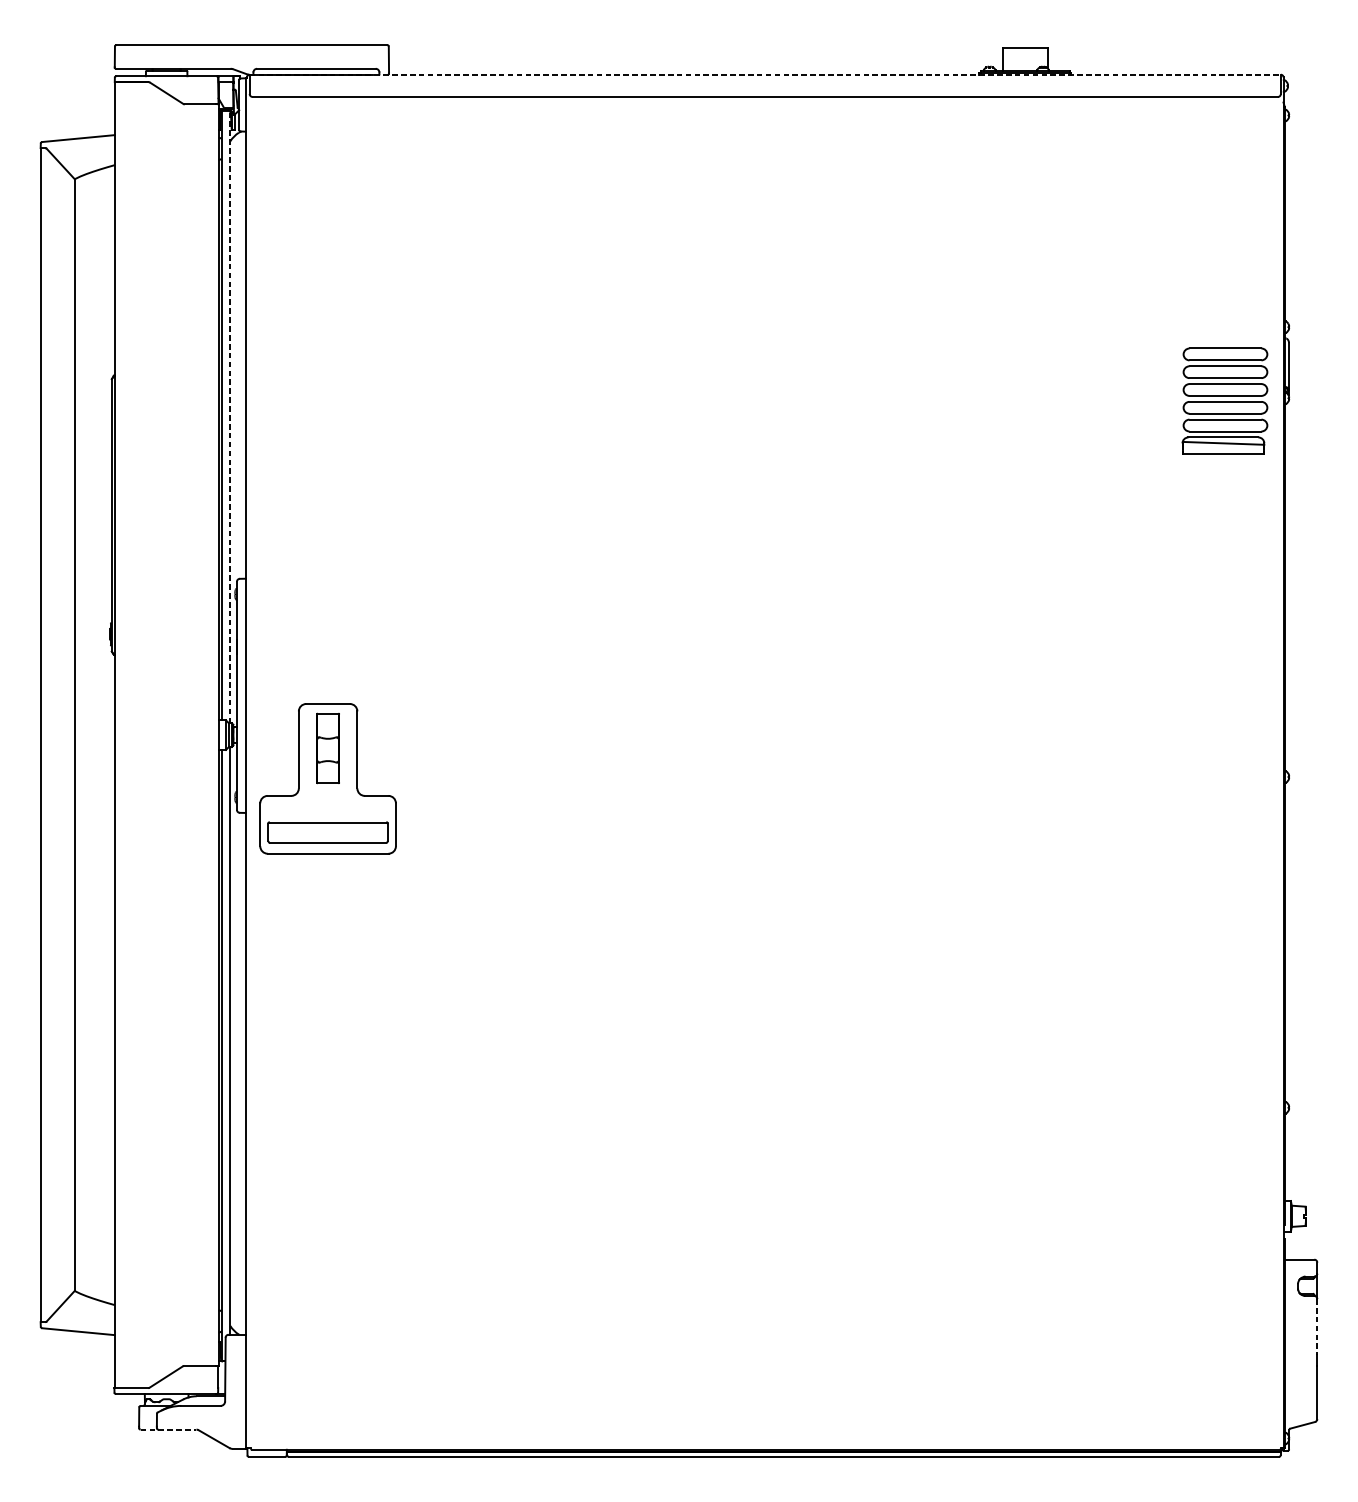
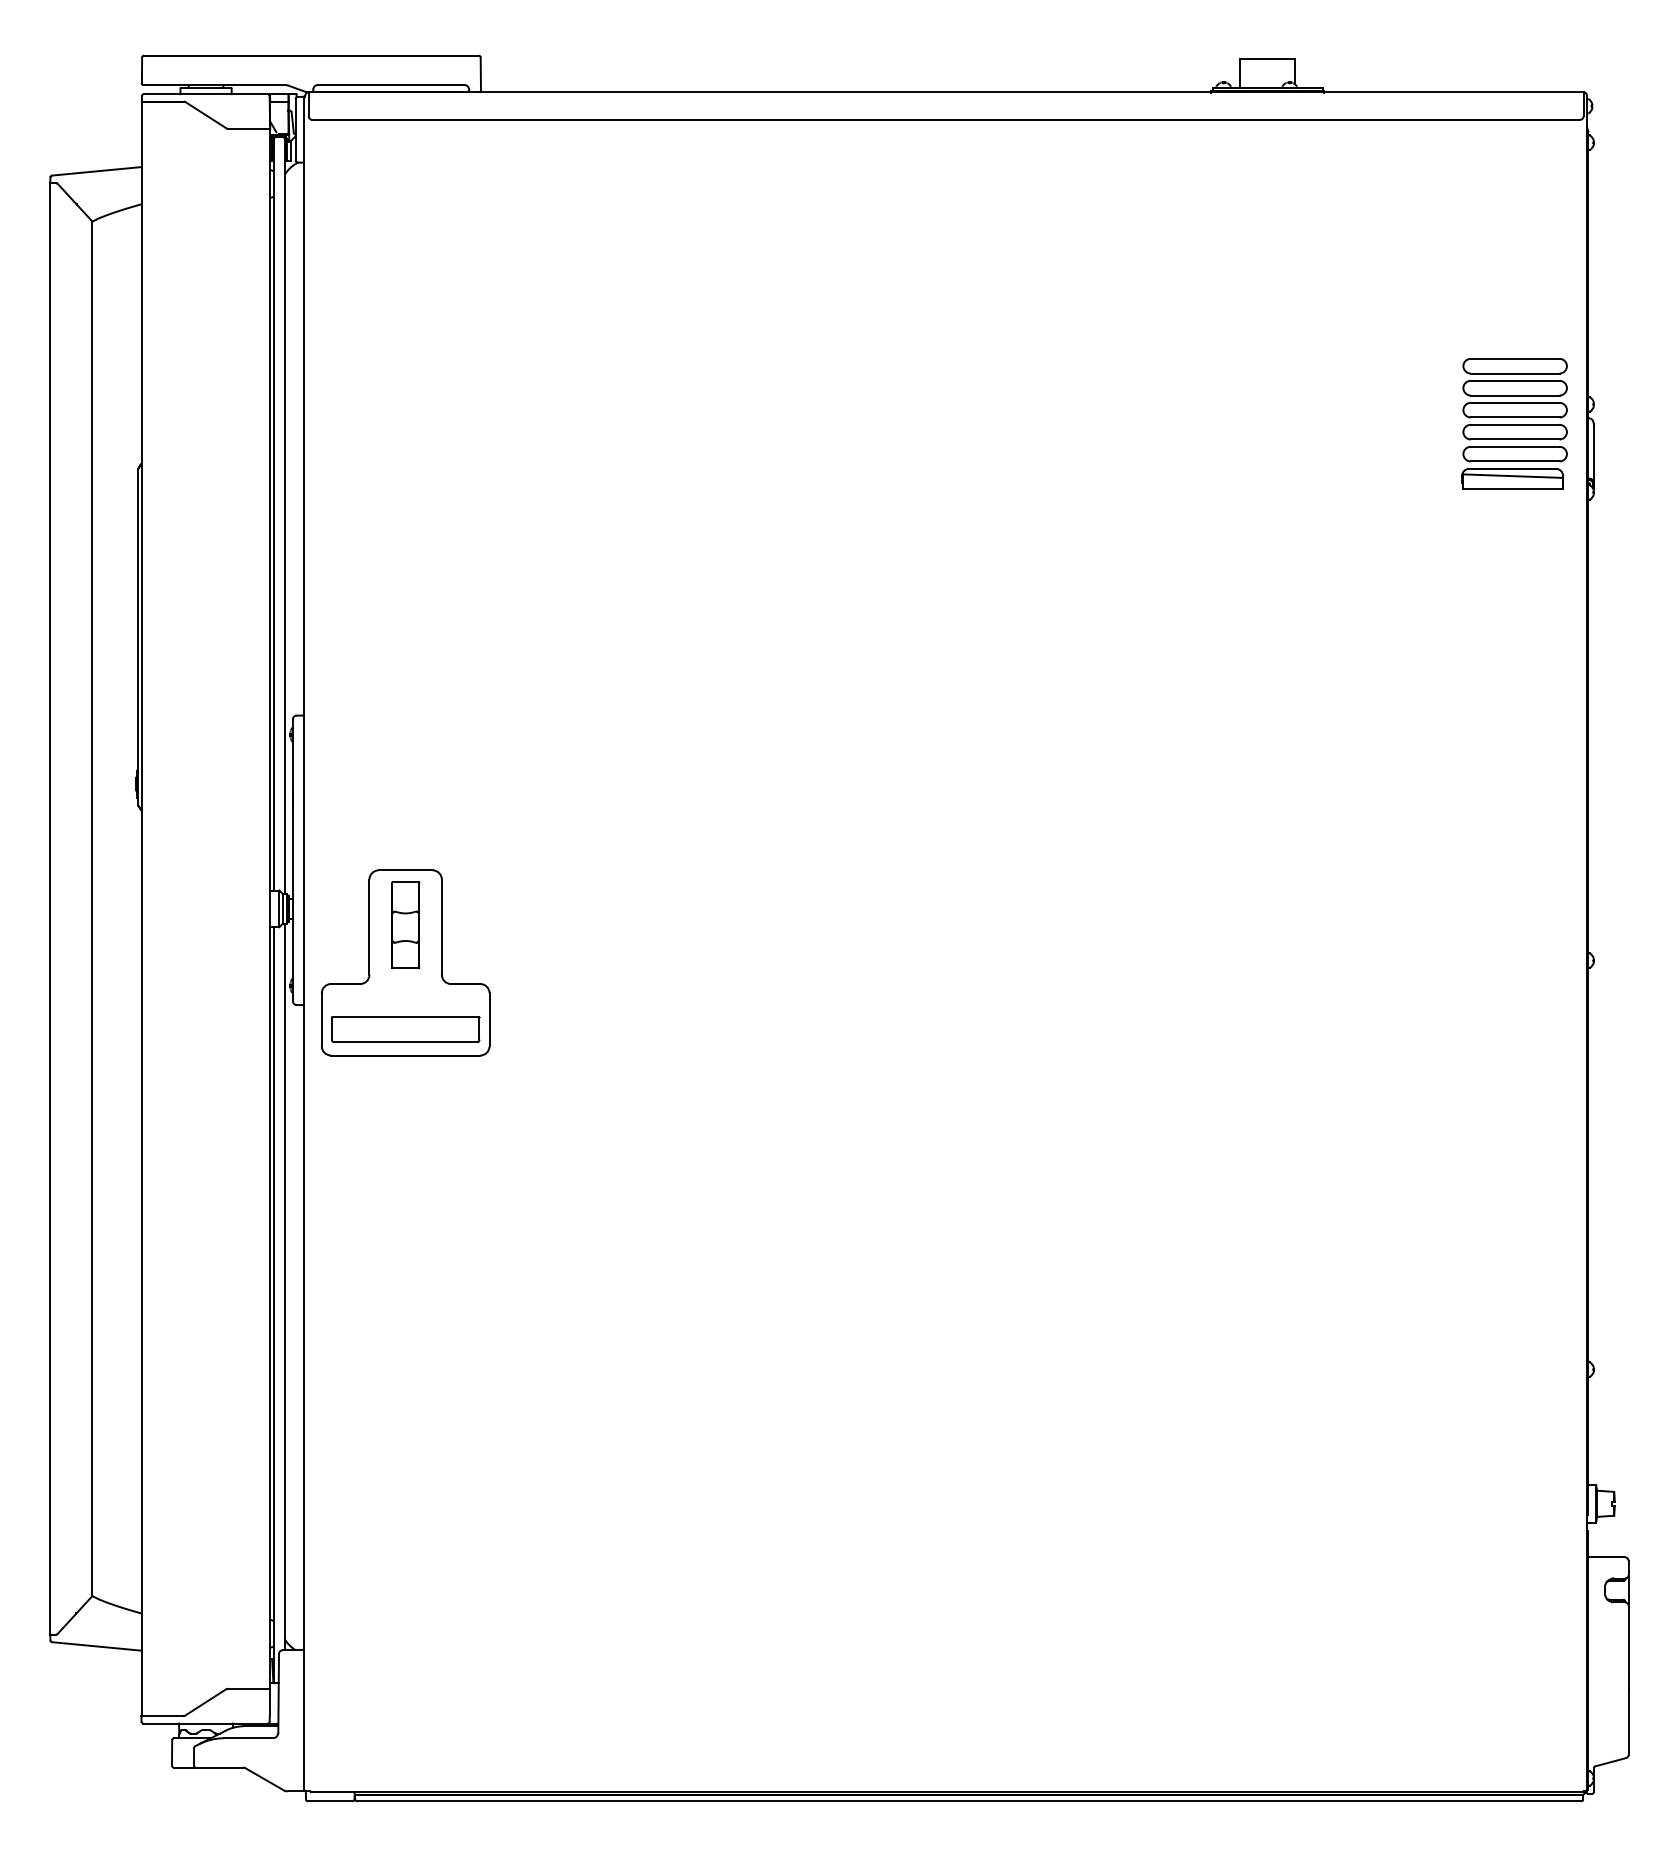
line: (765, 74) -> (946, 92), dashed -> solid
part: (1224, 400) -> (1514, 423), moved
line: (230, 417) -> (284, 516), dashed -> solid
line: (1317, 1326) -> (1628, 1640), dashed -> solid
line: (168, 1429) -> (208, 1767), dashed -> solid

